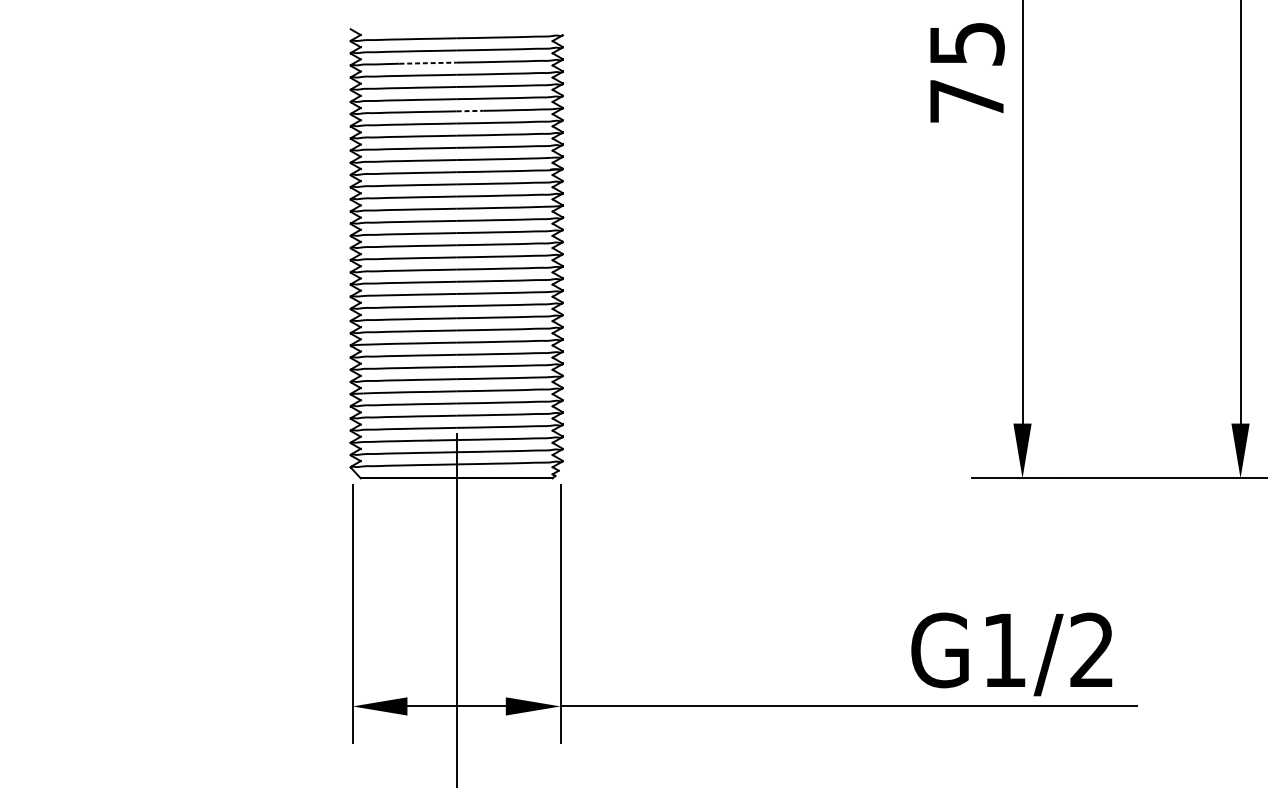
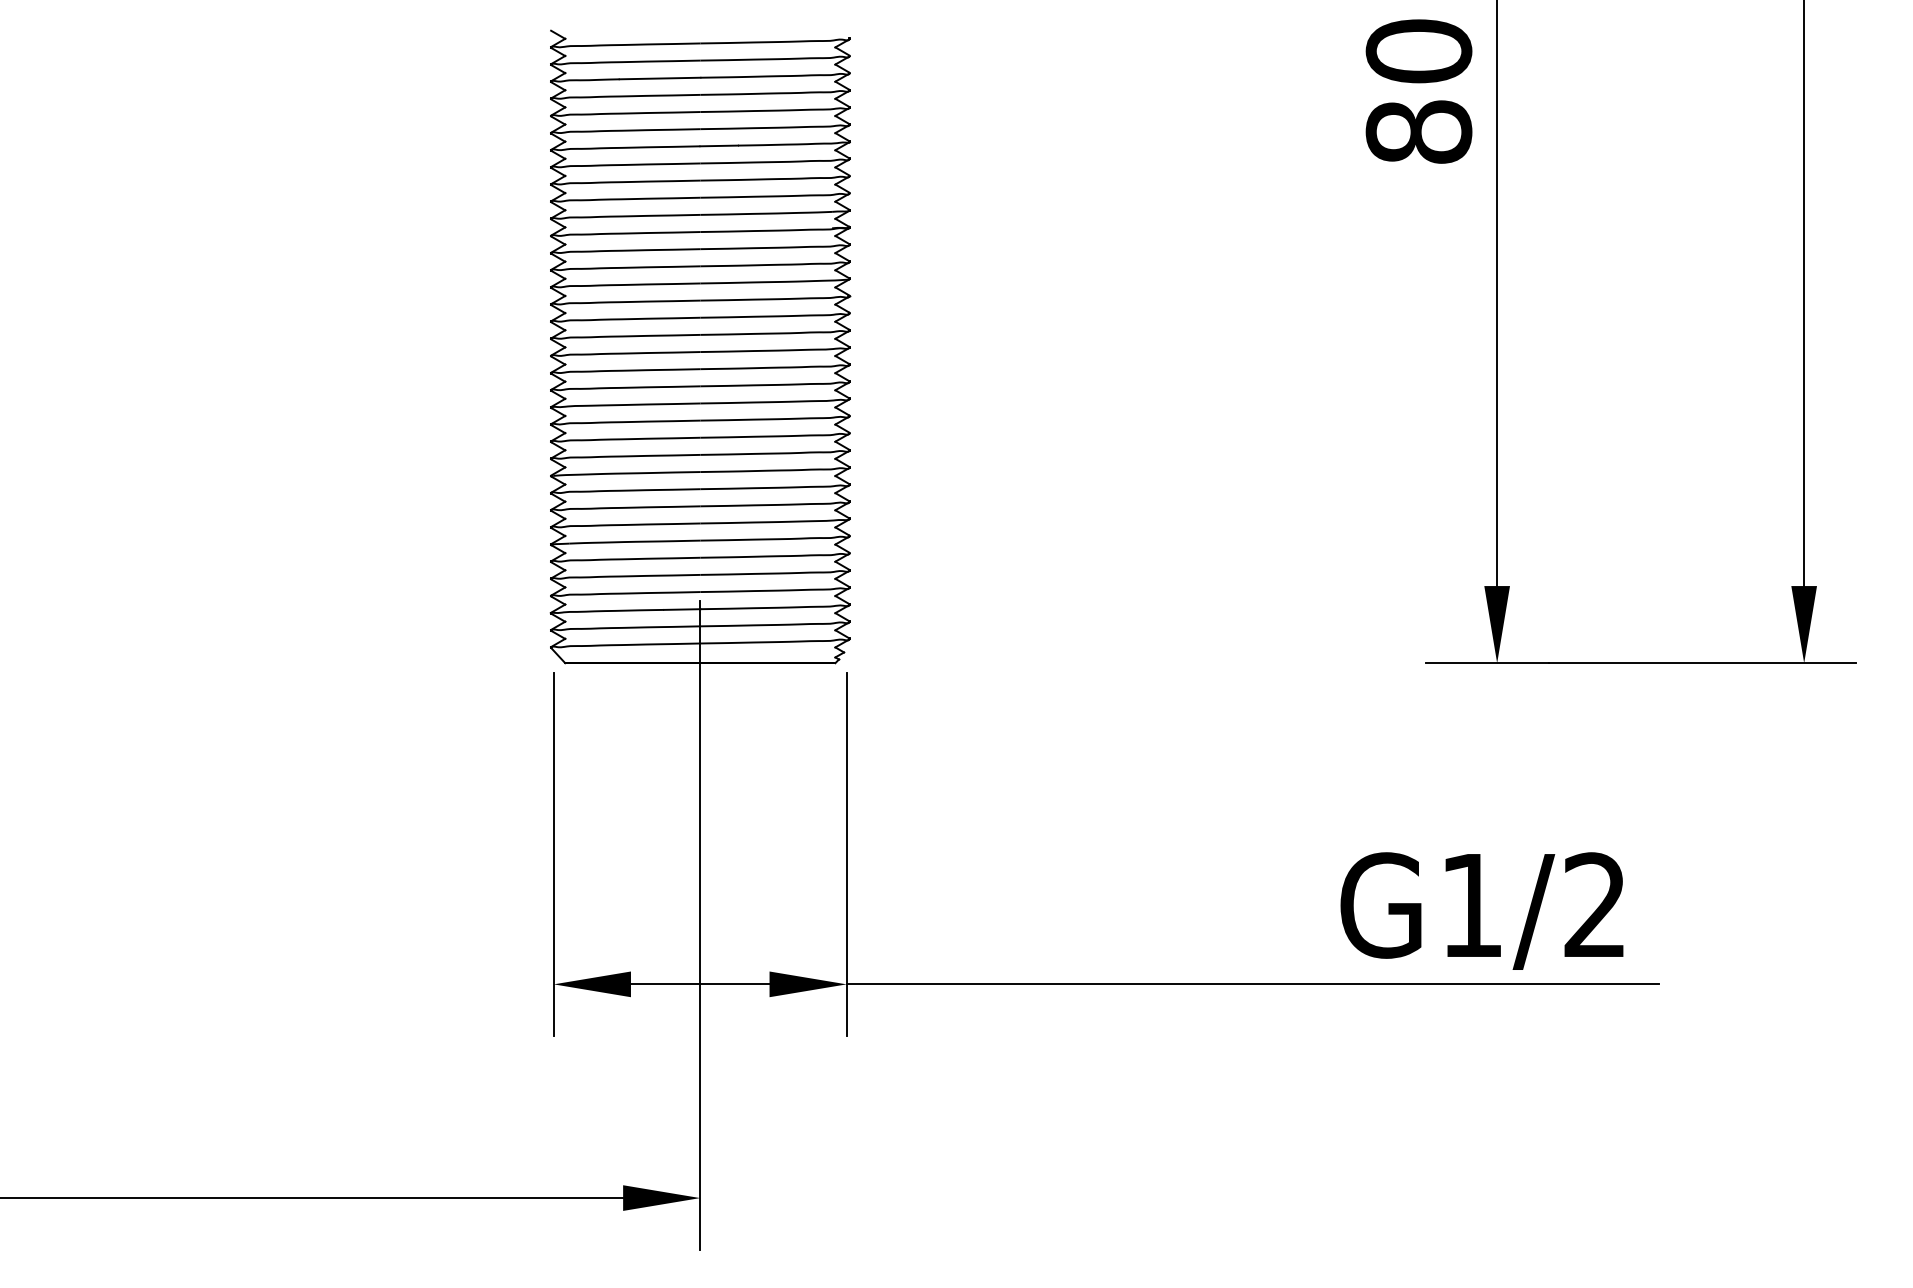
line: (428, 63) -> (660, 78), dashed -> solid
text: (966, 72) -> (1418, 91), 75 -> 80
line: (470, 110) -> (719, 145), dashed -> solid

